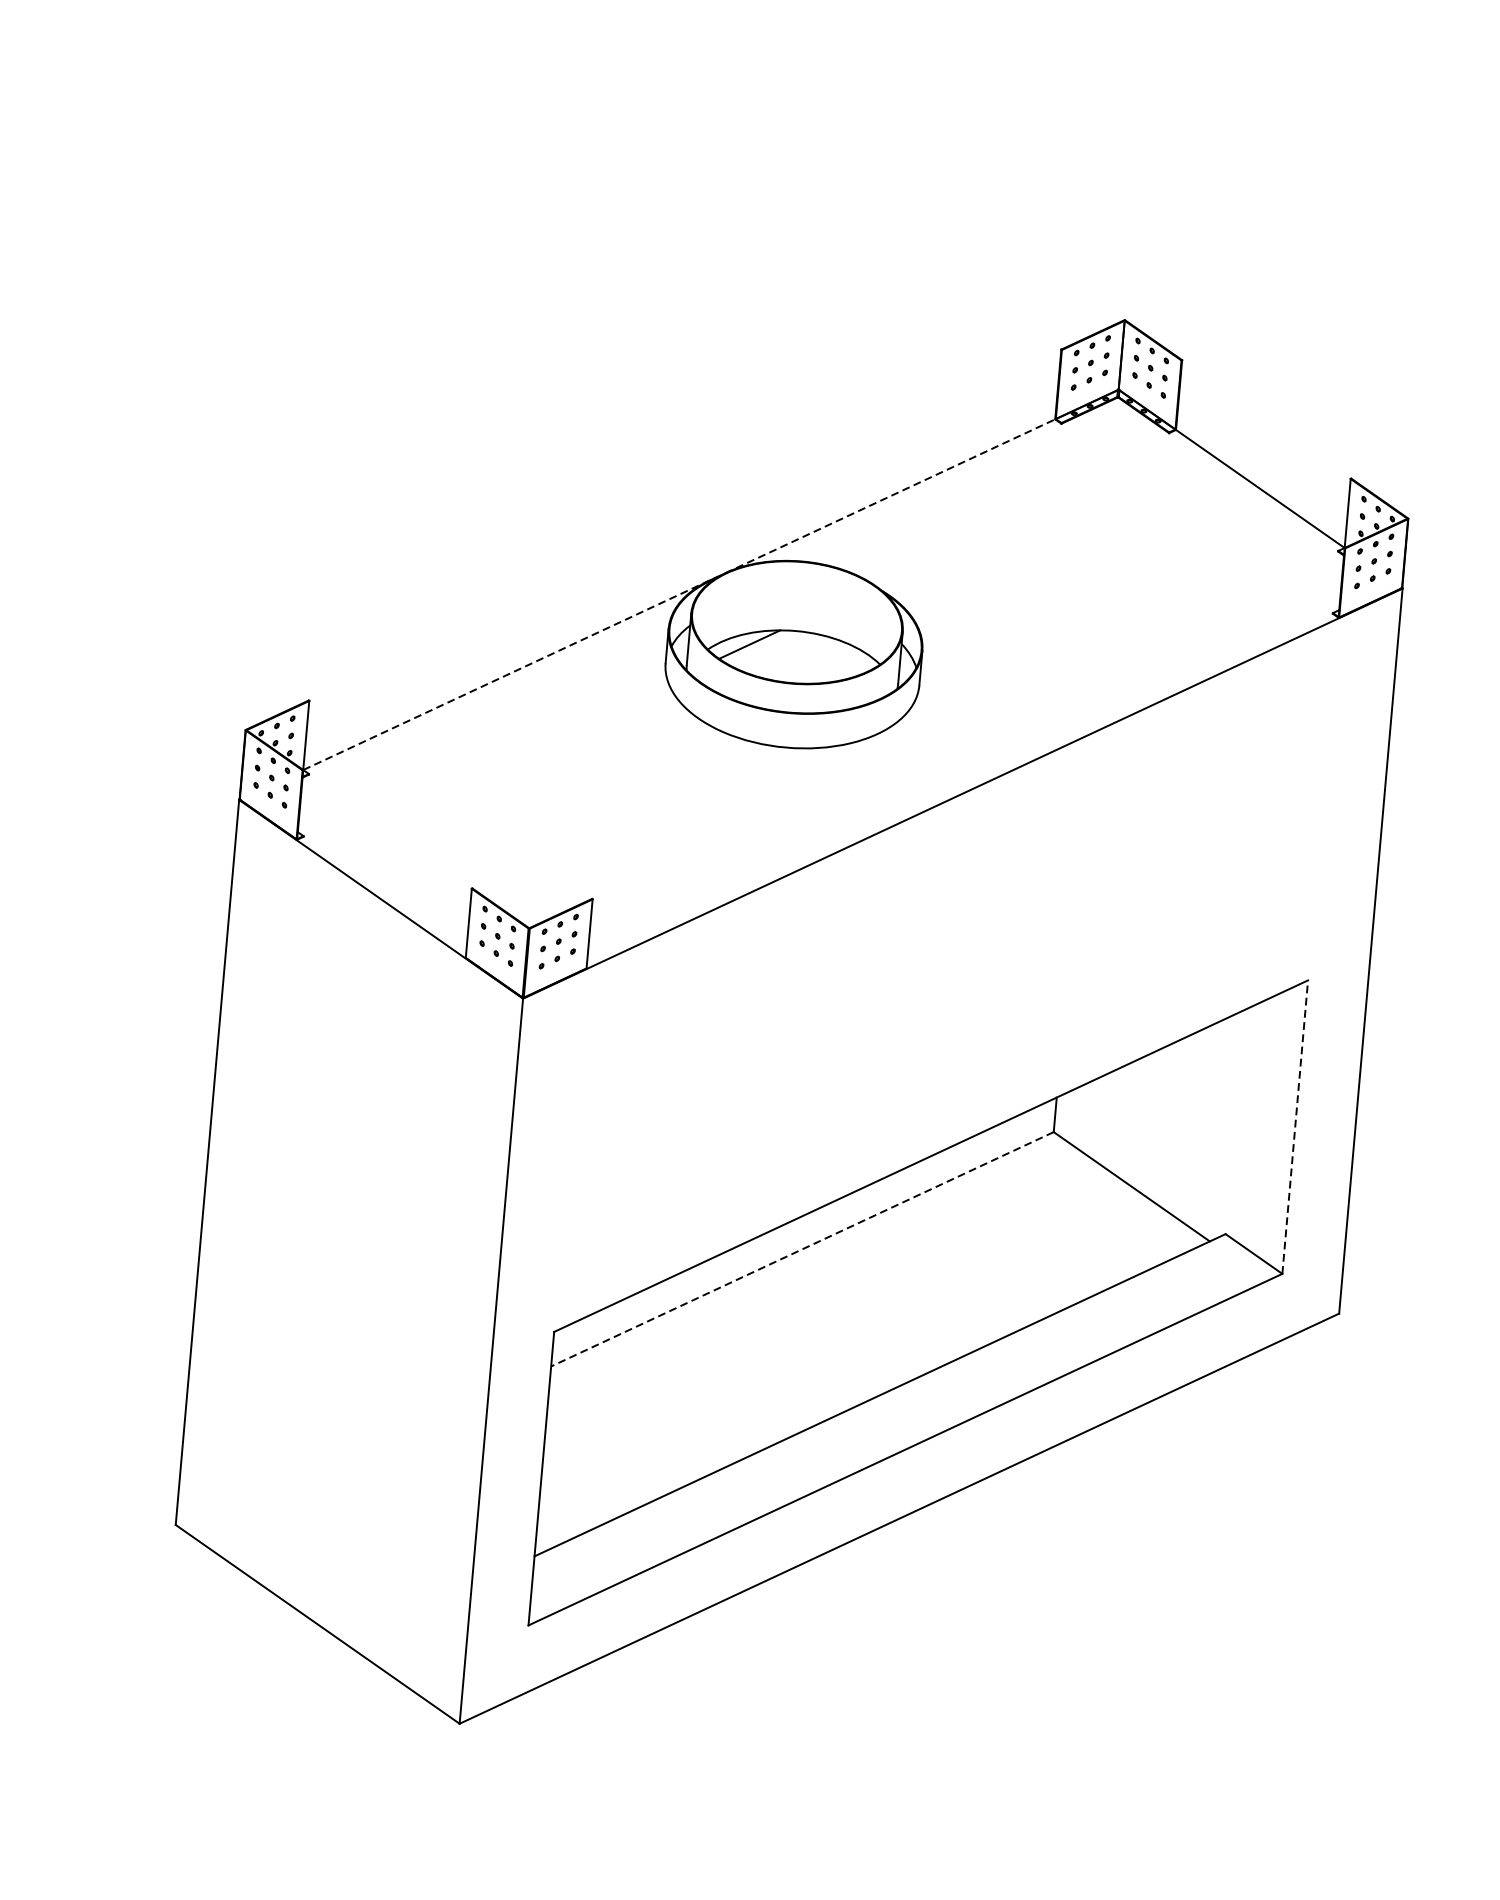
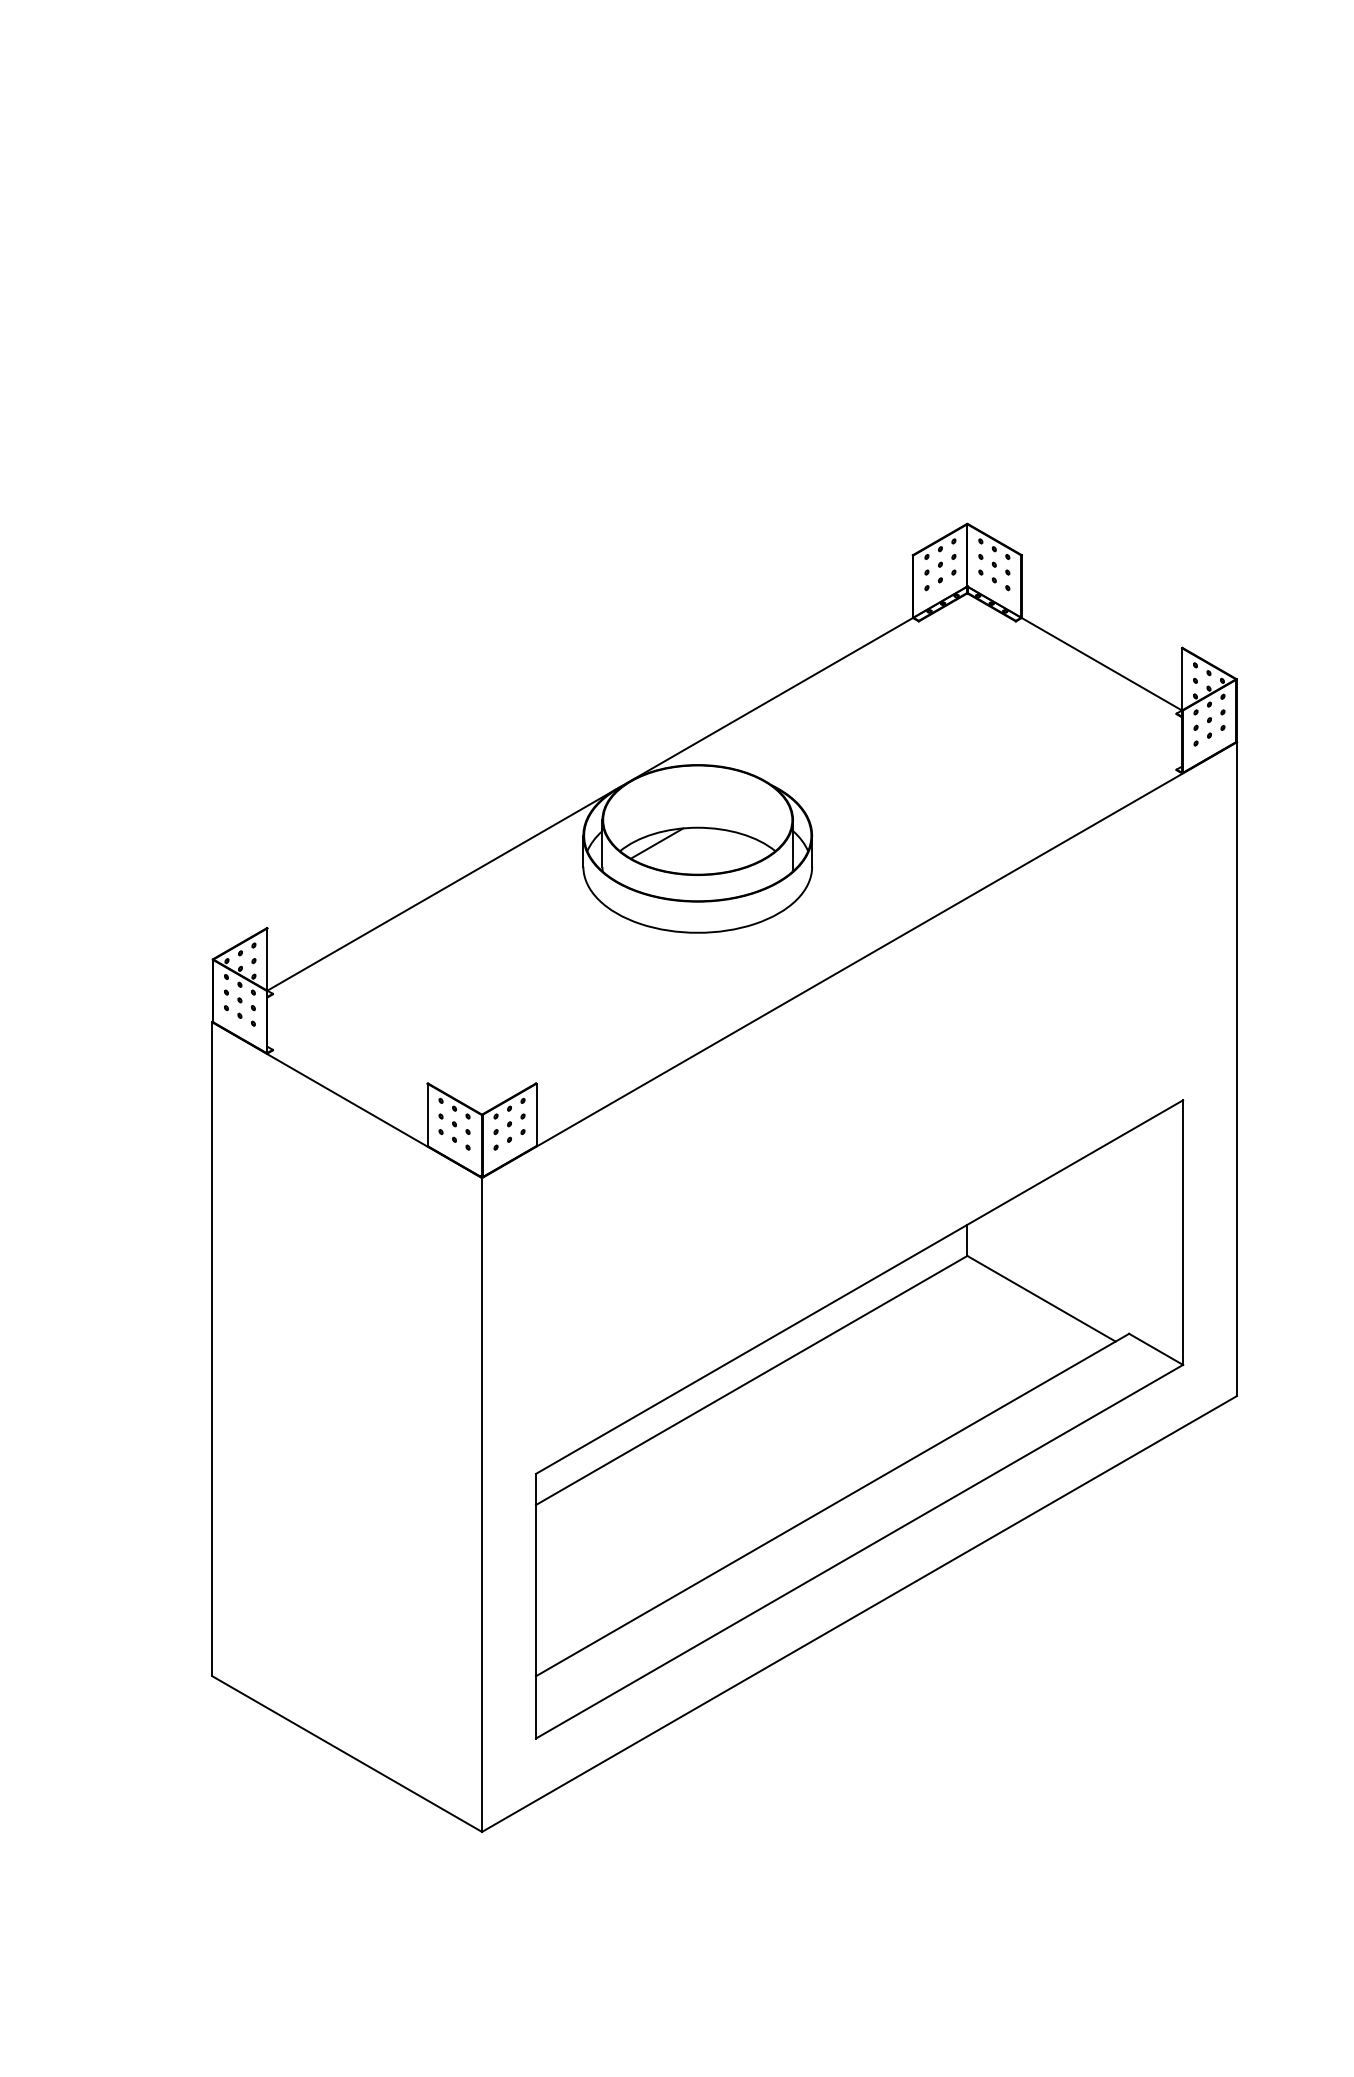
line: (679, 594) -> (590, 804), dashed -> solid
line: (1295, 1127) -> (1183, 1232), dashed -> solid
line: (802, 1249) -> (751, 1380), dashed -> solid

